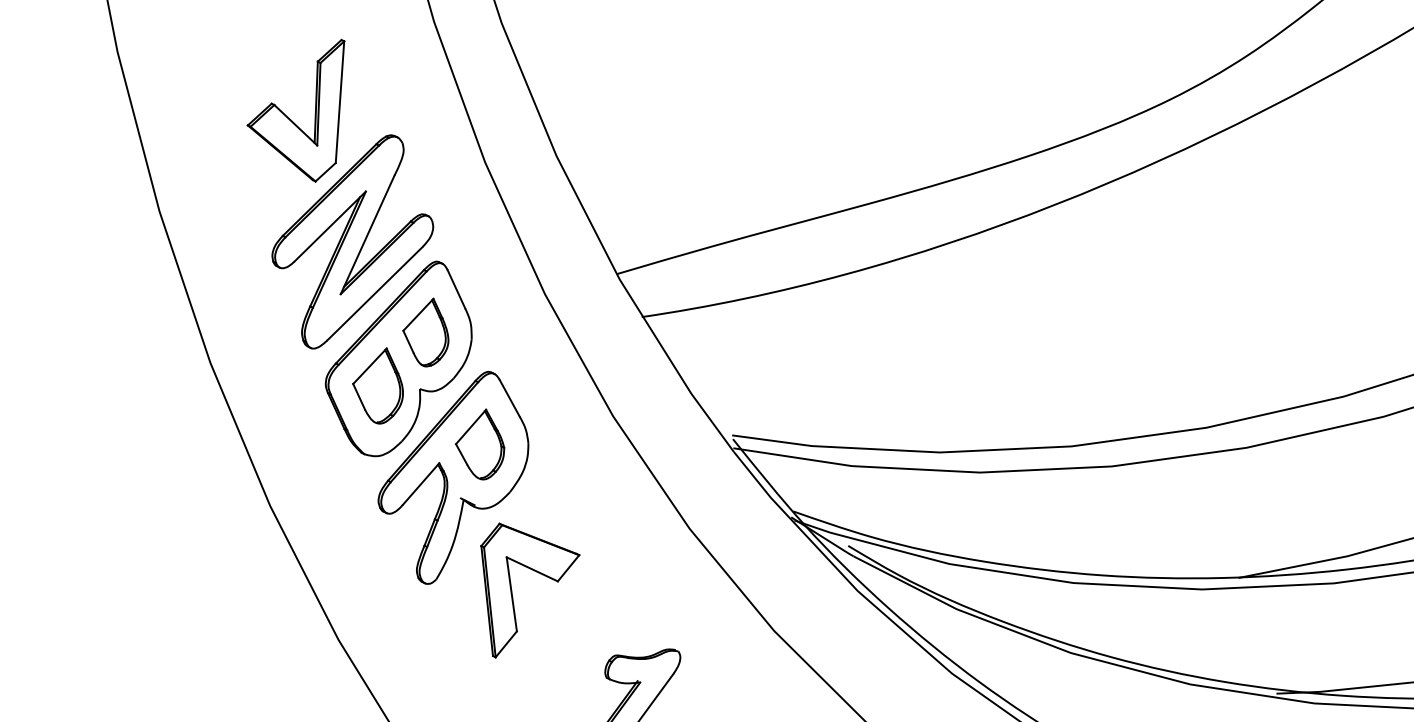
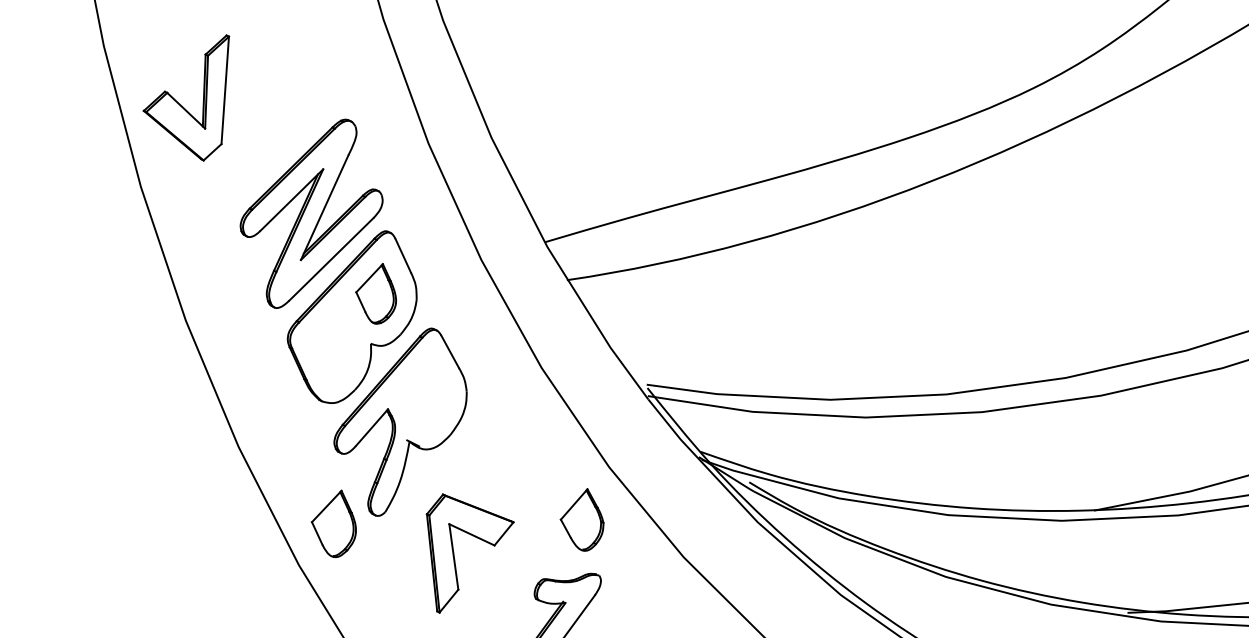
part: (289, 117) -> (180, 103), moved
part: (377, 385) -> (333, 523), moved
part: (479, 444) -> (581, 519), moved
part: (512, 590) -> (454, 553), moved

